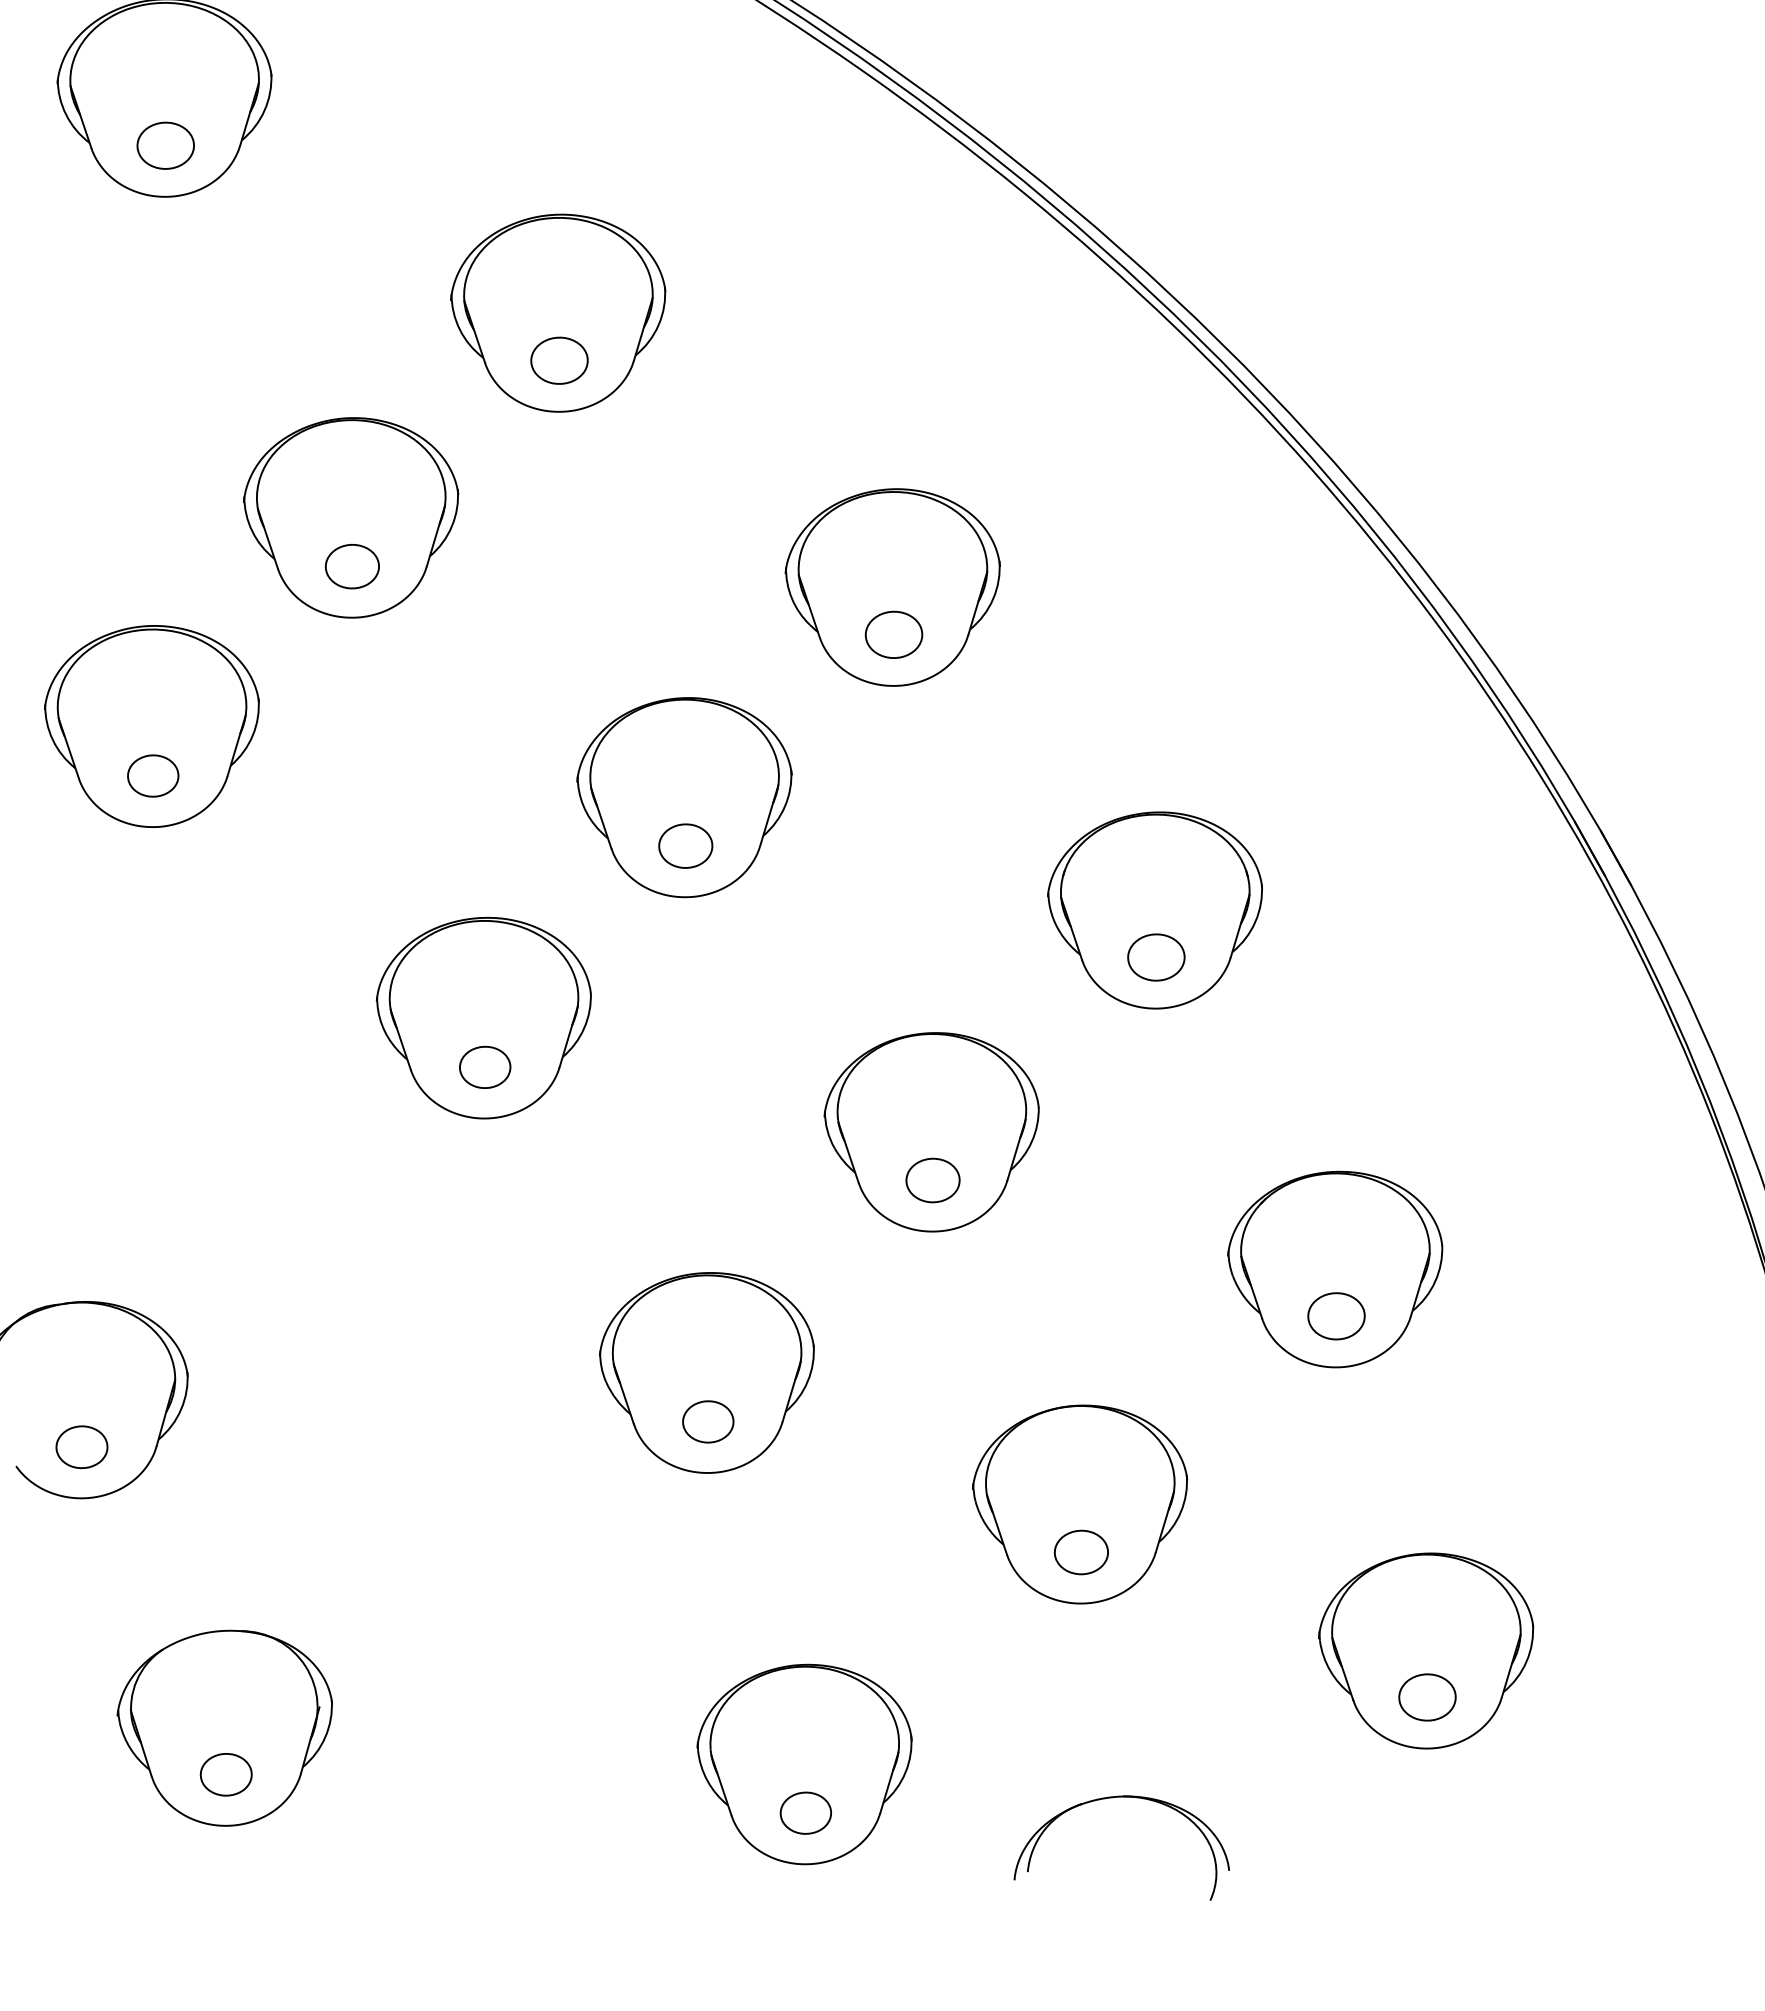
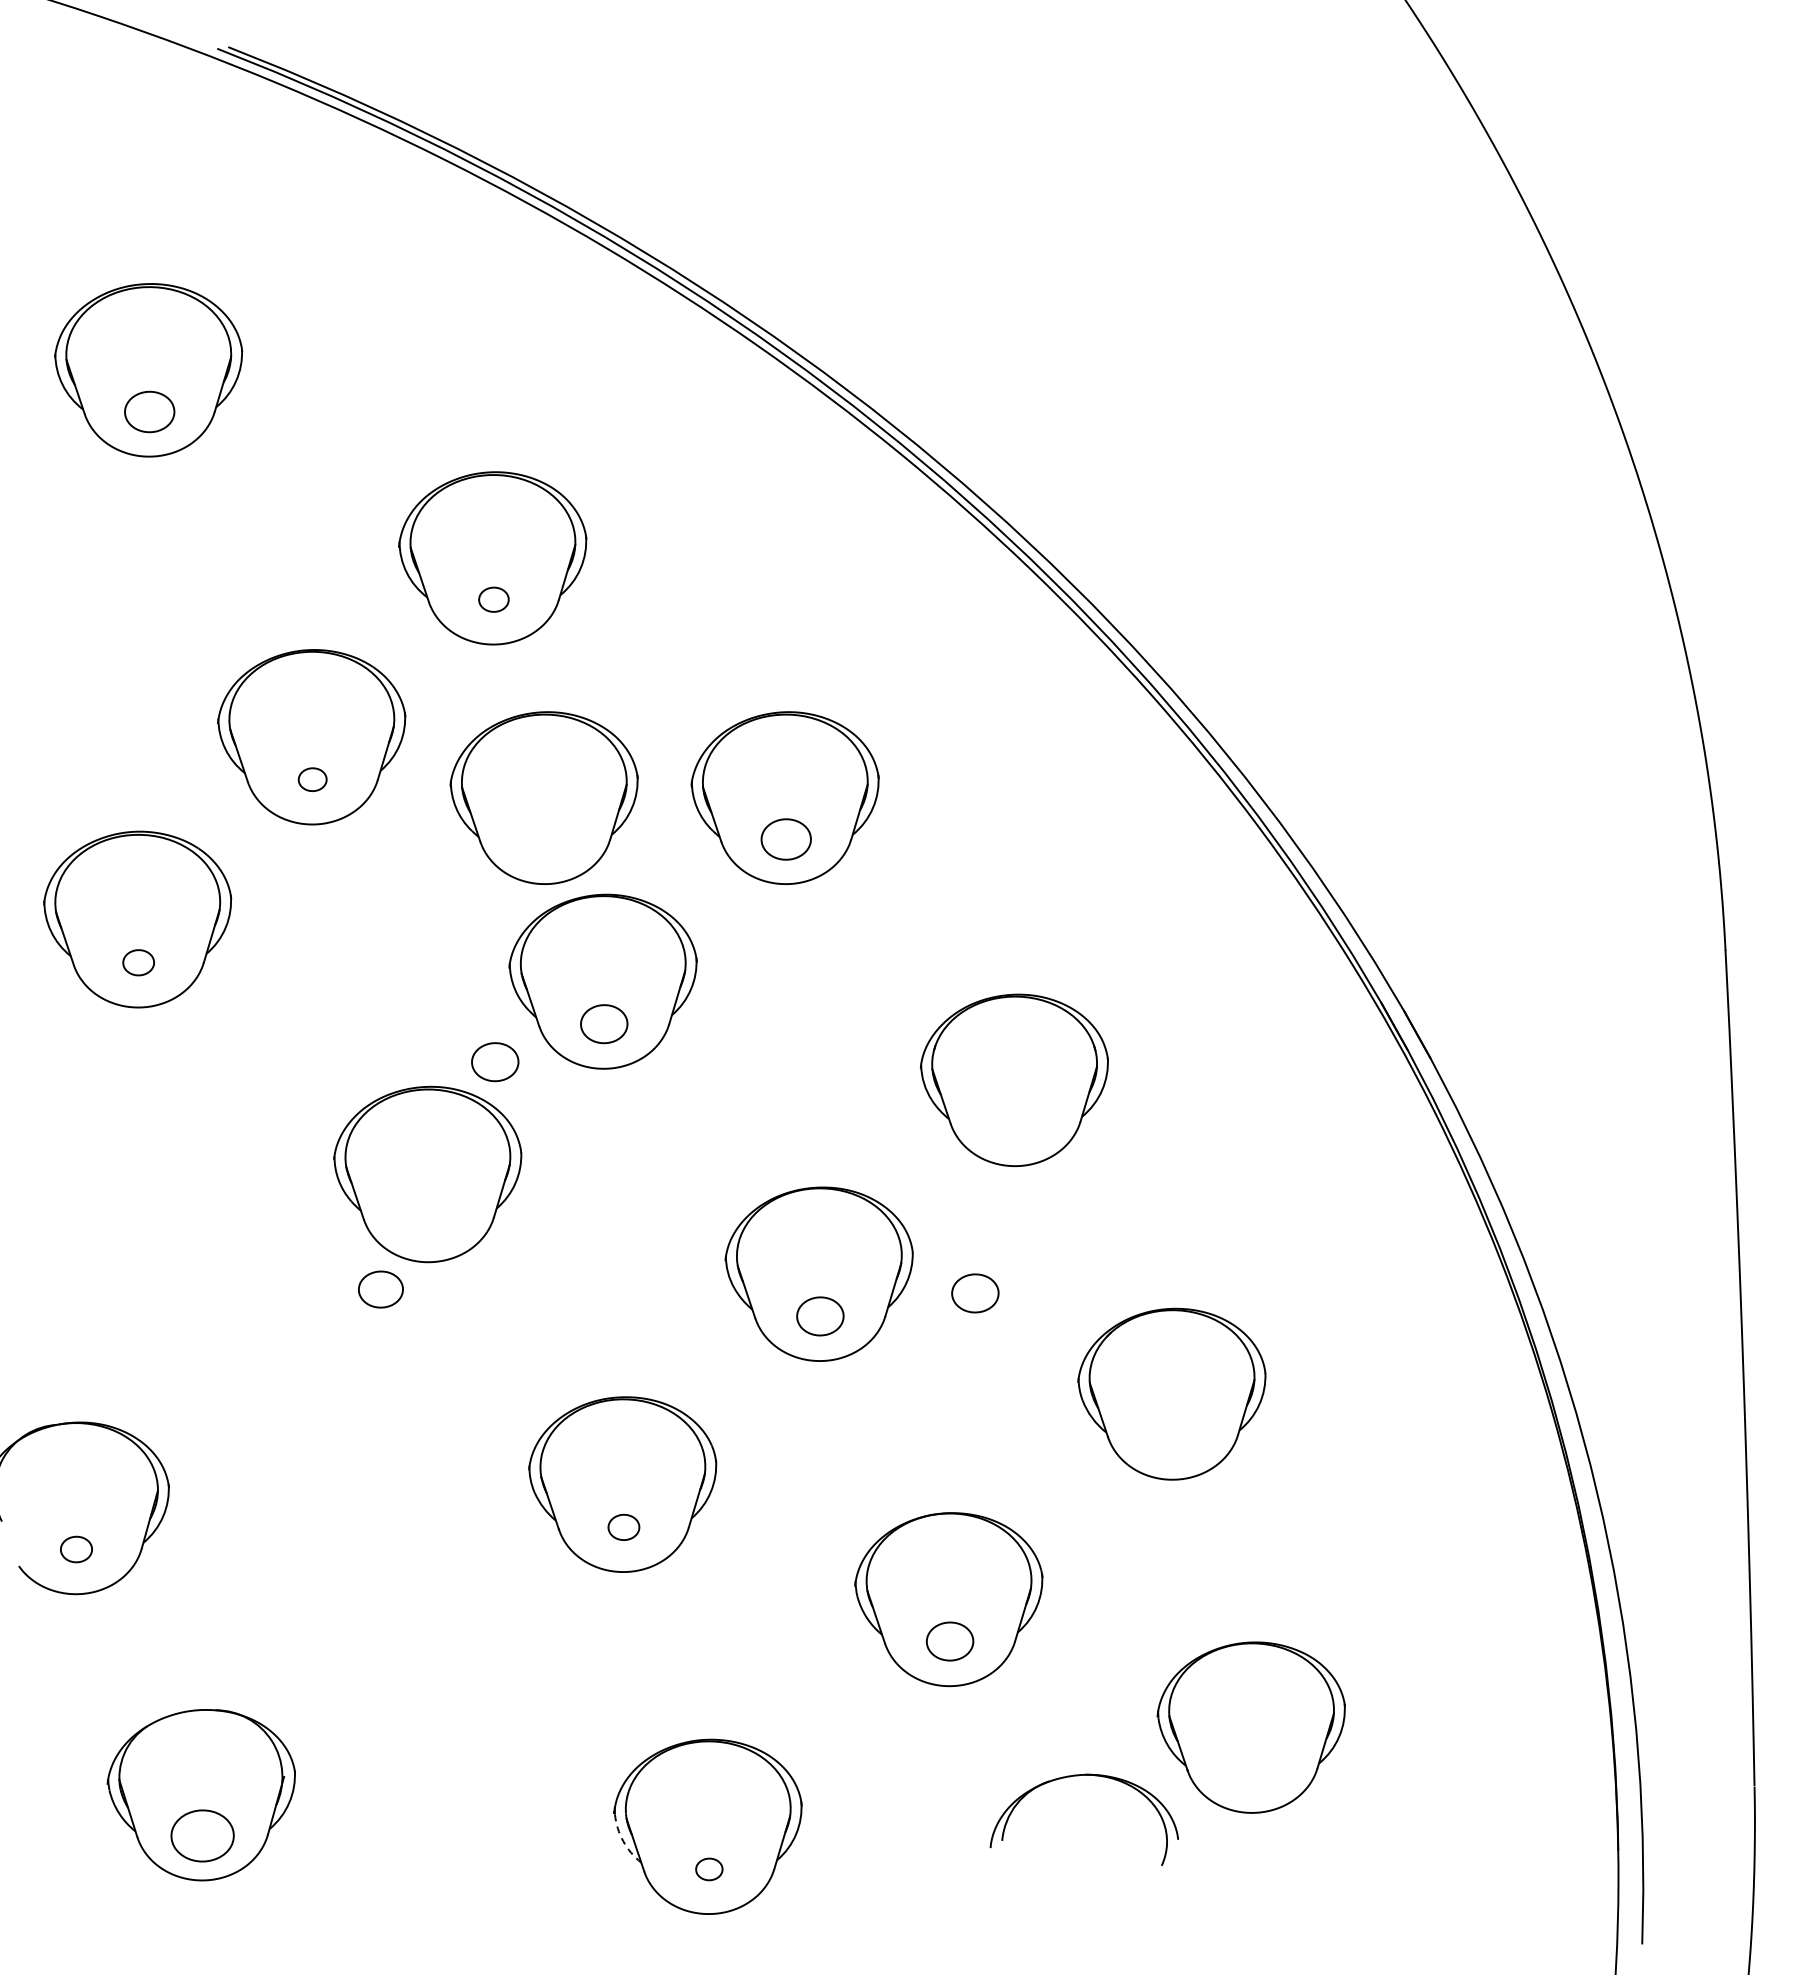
part: (559, 360) -> (493, 599), size x0.6
part: (351, 566) -> (312, 779), size x0.6
part: (616, 586) -> (543, 797), added
part: (152, 775) -> (138, 962), size x0.7
part: (561, 890) -> (495, 1062), added
part: (1156, 957) -> (1015, 1121), removed
part: (484, 1067) -> (380, 1289), moved
part: (1110, 1154) -> (975, 1293), added
part: (1335, 1316) -> (1172, 1435), removed
part: (707, 1422) -> (623, 1527), size x0.7
part: (81, 1447) -> (76, 1549), size x0.7
part: (1427, 1697) -> (1252, 1768), removed
part: (226, 1774) -> (202, 1835), size x1.4
arc: (707, 1781) -> (623, 1841), solid -> dashed
part: (1115, 1798) -> (1078, 1776), moved
part: (806, 1813) -> (709, 1869), size x0.6

